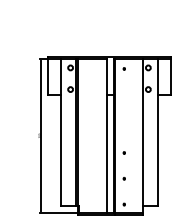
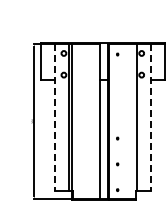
line: (61, 132) -> (54, 118), solid -> dashed
line: (157, 132) -> (150, 118), solid -> dashed

